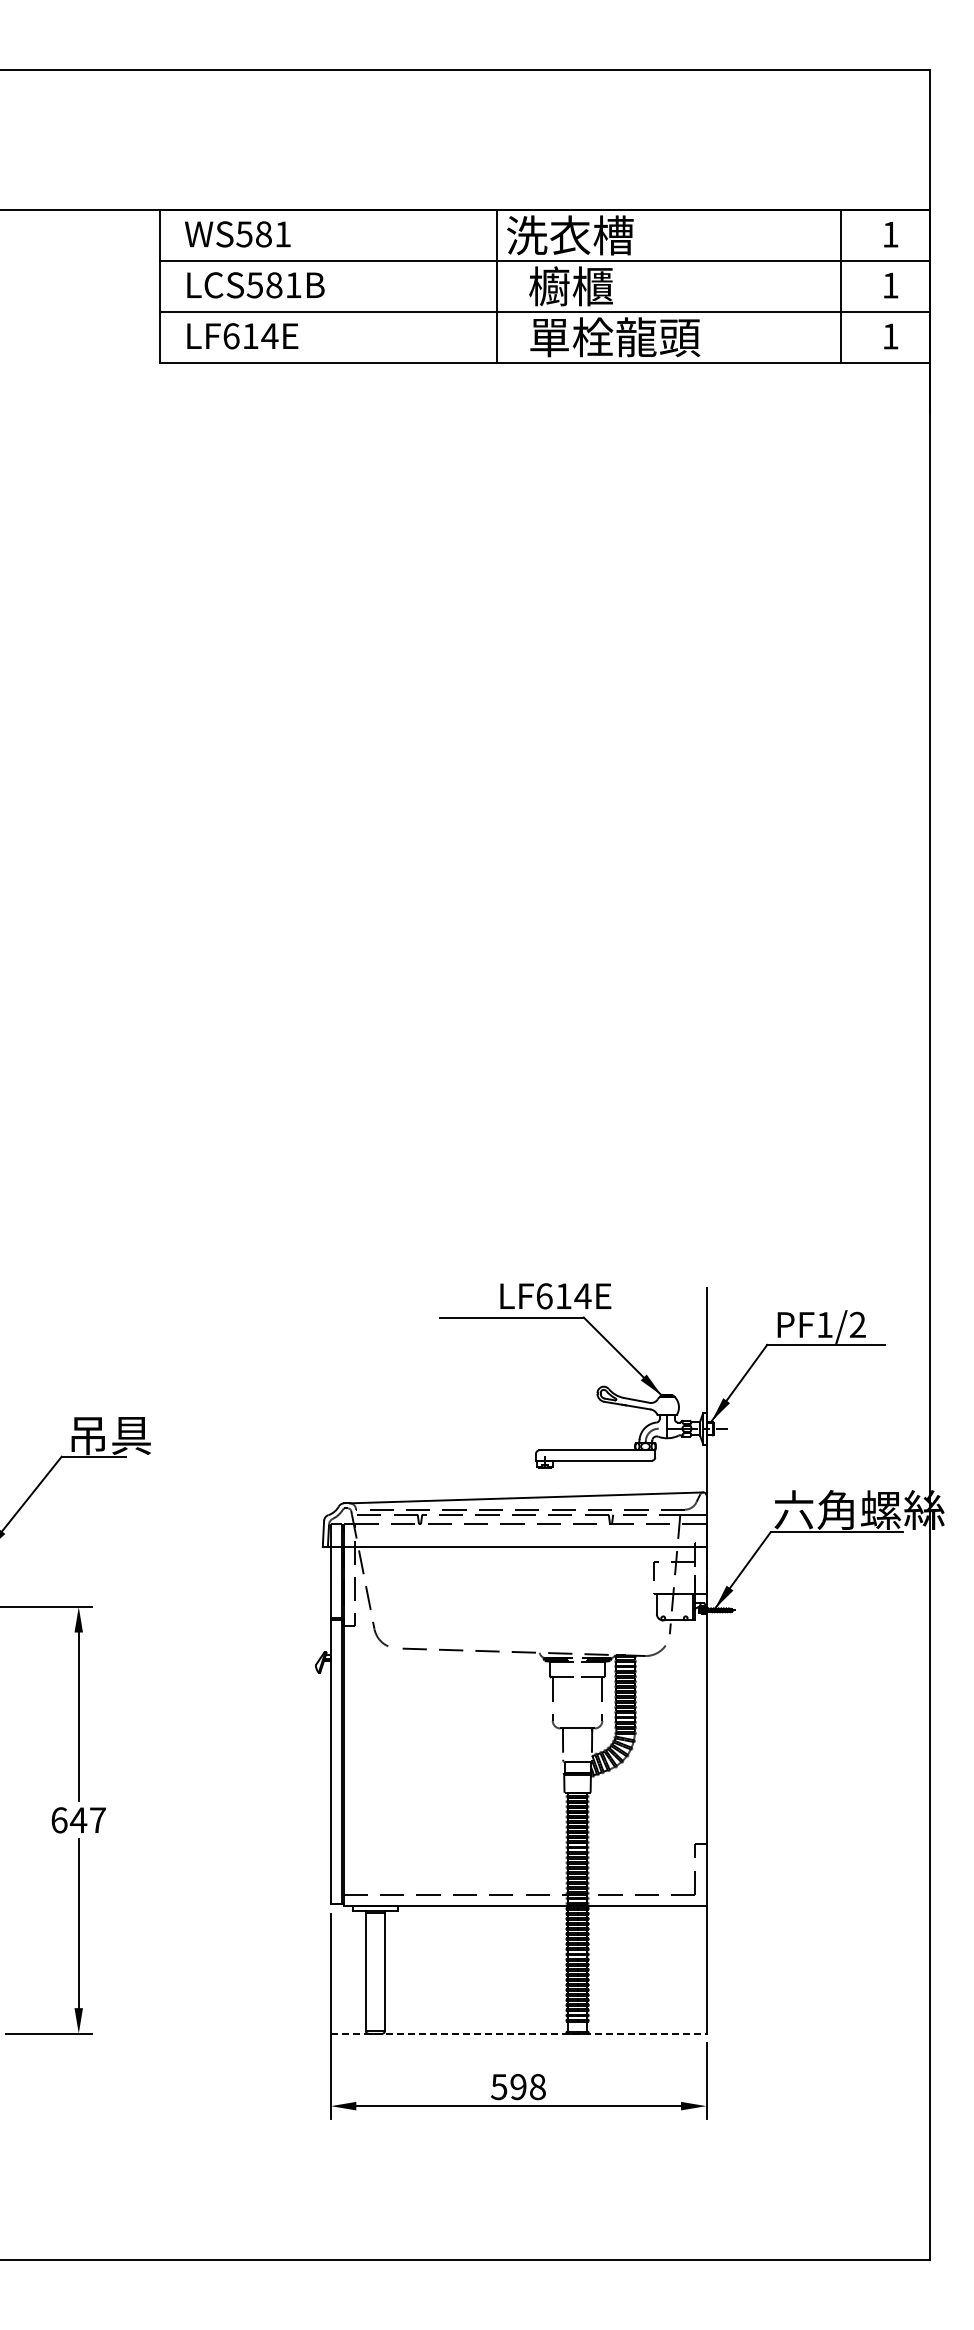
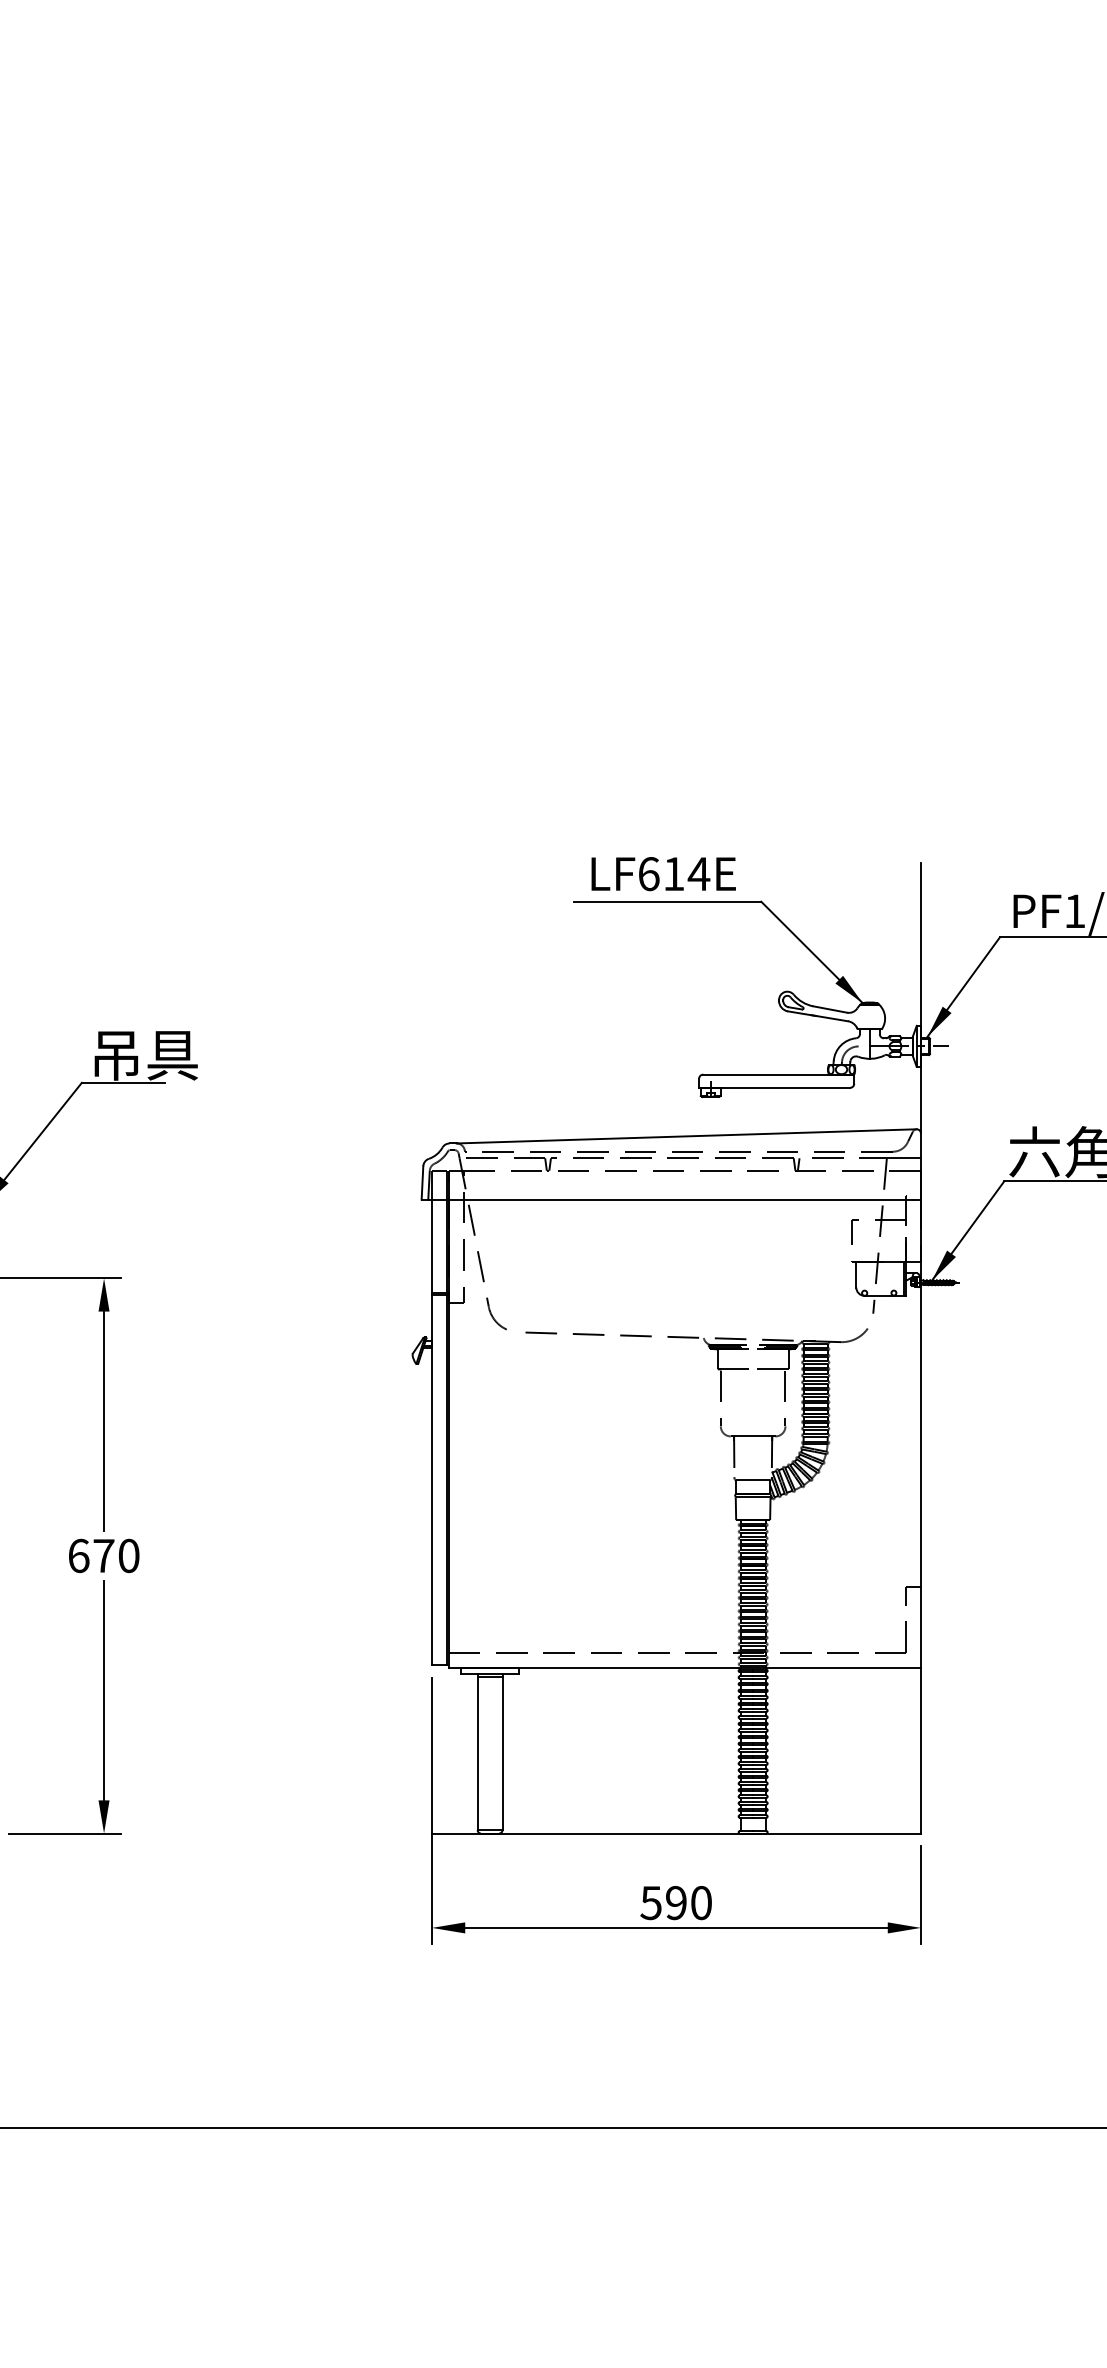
text: (555, 1296) -> (663, 874), moved
text: (87, 1820) -> (115, 1556), 647 -> 670
line: (518, 2033) -> (676, 1833), dashed -> solid
text: (537, 2087) -> (701, 1903), 598 -> 590

